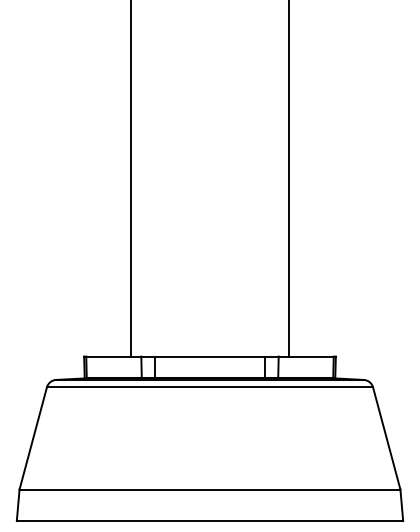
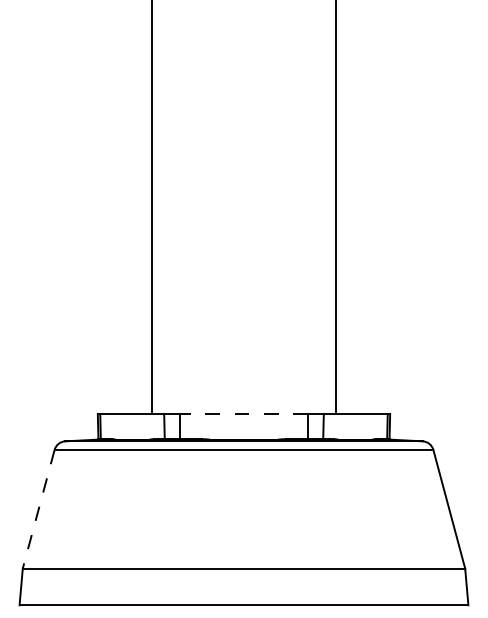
line: (209, 356) -> (243, 414), solid -> dashed
line: (33, 438) -> (38, 509), solid -> dashed

